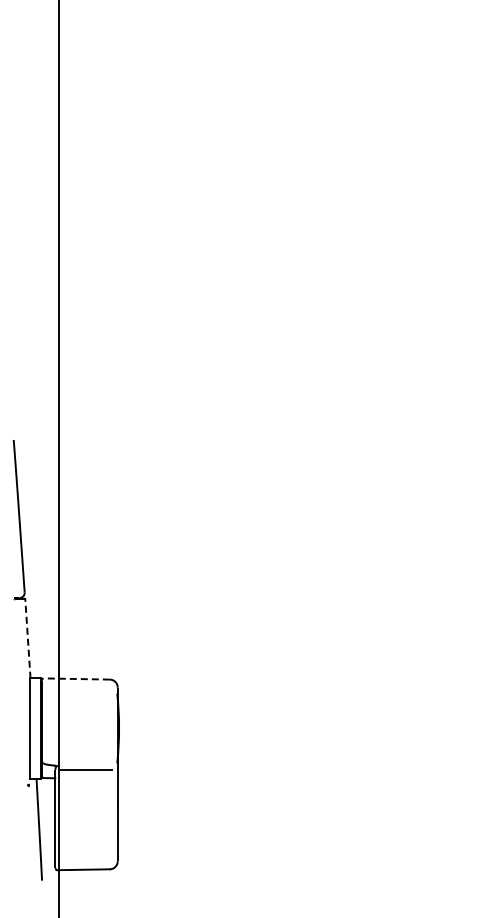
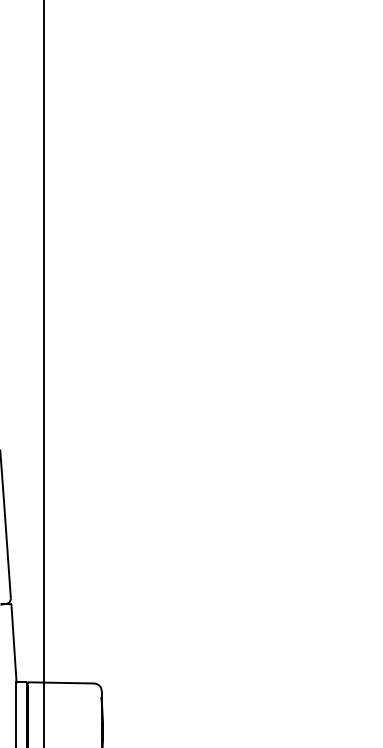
line: (27, 638) -> (13, 643), dashed -> solid
line: (76, 678) -> (61, 682), dashed -> solid

